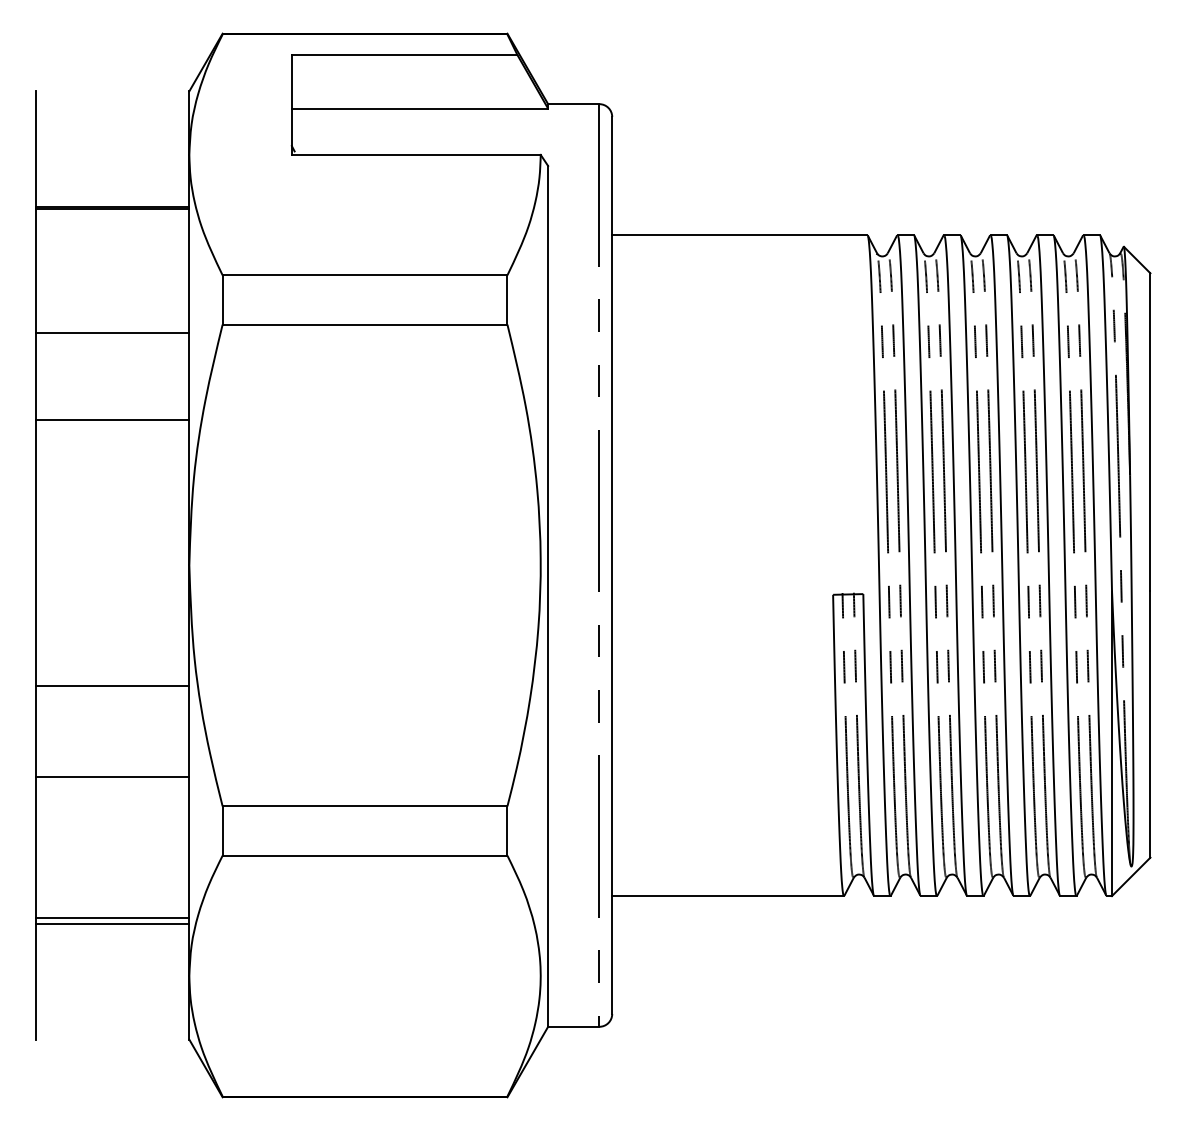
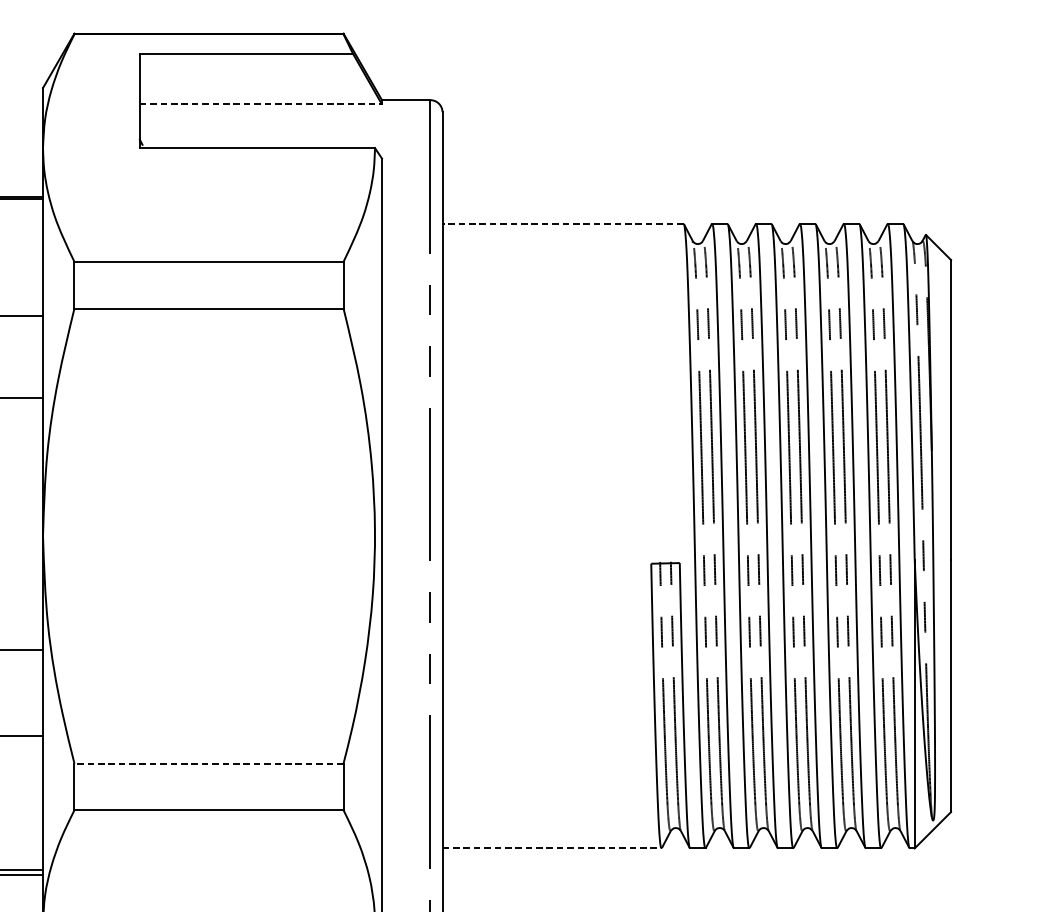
line: (420, 108) -> (261, 104), solid -> dashed
line: (739, 234) -> (562, 223), solid -> dashed
line: (364, 806) -> (208, 763), solid -> dashed
line: (728, 896) -> (552, 848), solid -> dashed

